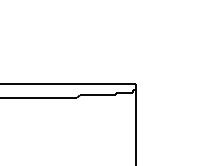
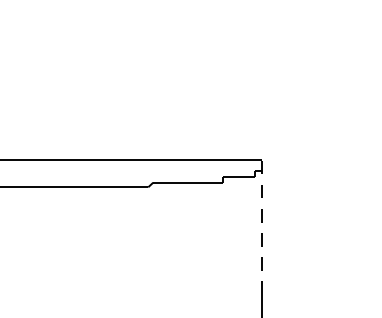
line: (136, 118) -> (261, 227), solid -> dashed

